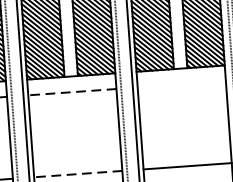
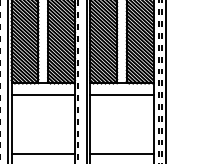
line: (181, 84) -> (121, 94), added
line: (72, 91) -> (43, 94), dashed -> solid
line: (78, 173) -> (43, 153), dashed -> solid

